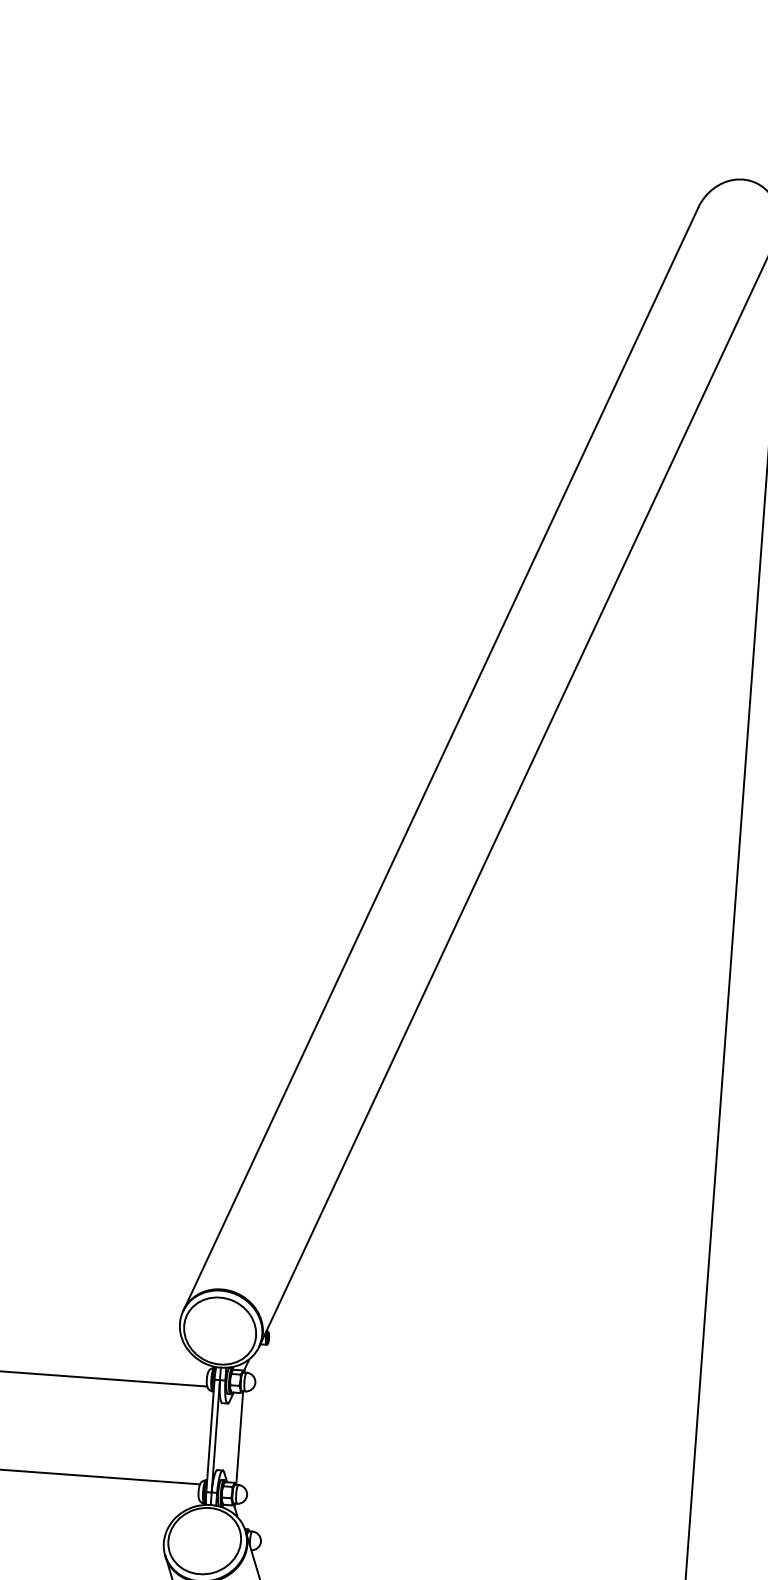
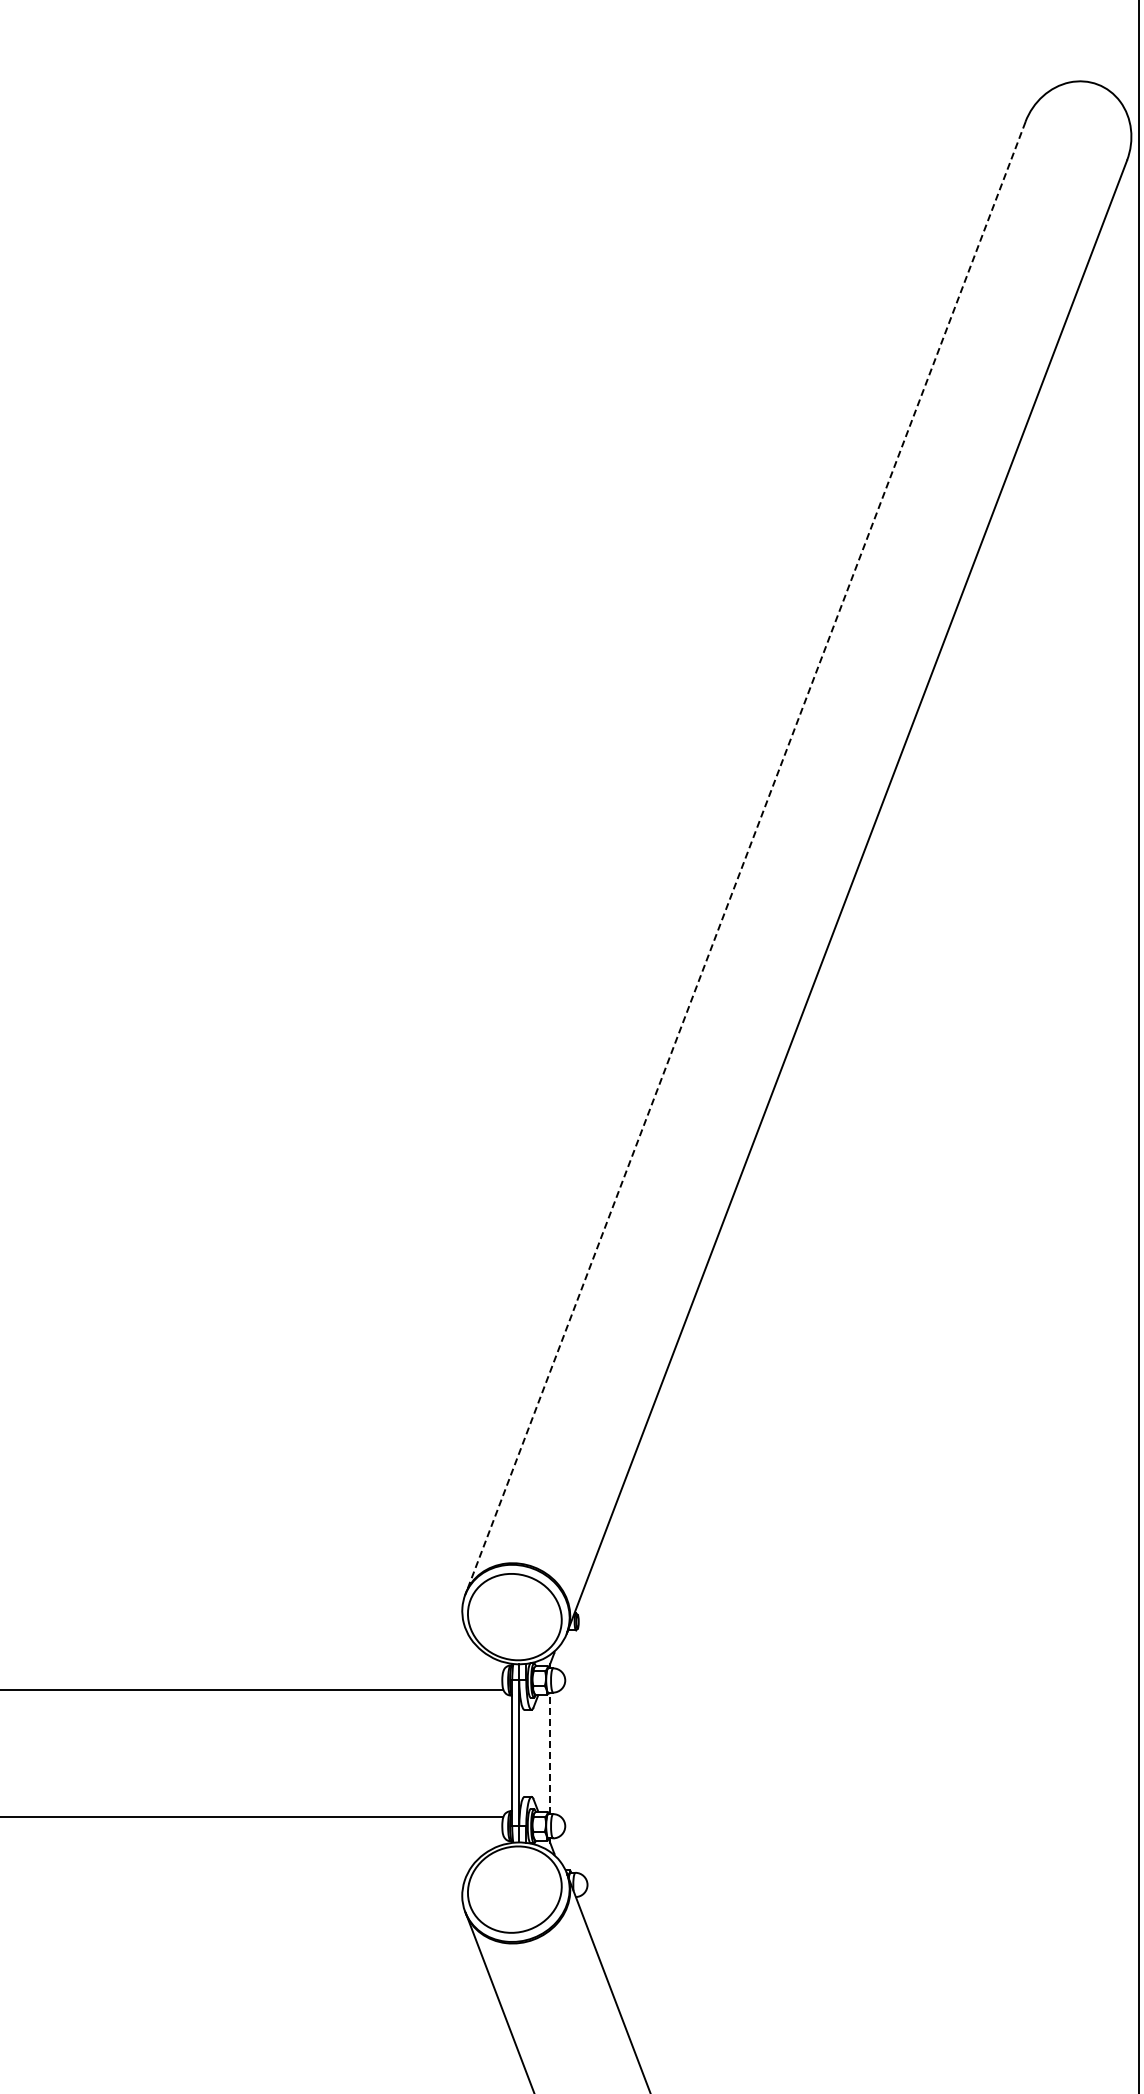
line: (440, 759) -> (745, 858), solid -> dashed
line: (239, 1438) -> (550, 1753), solid -> dashed

